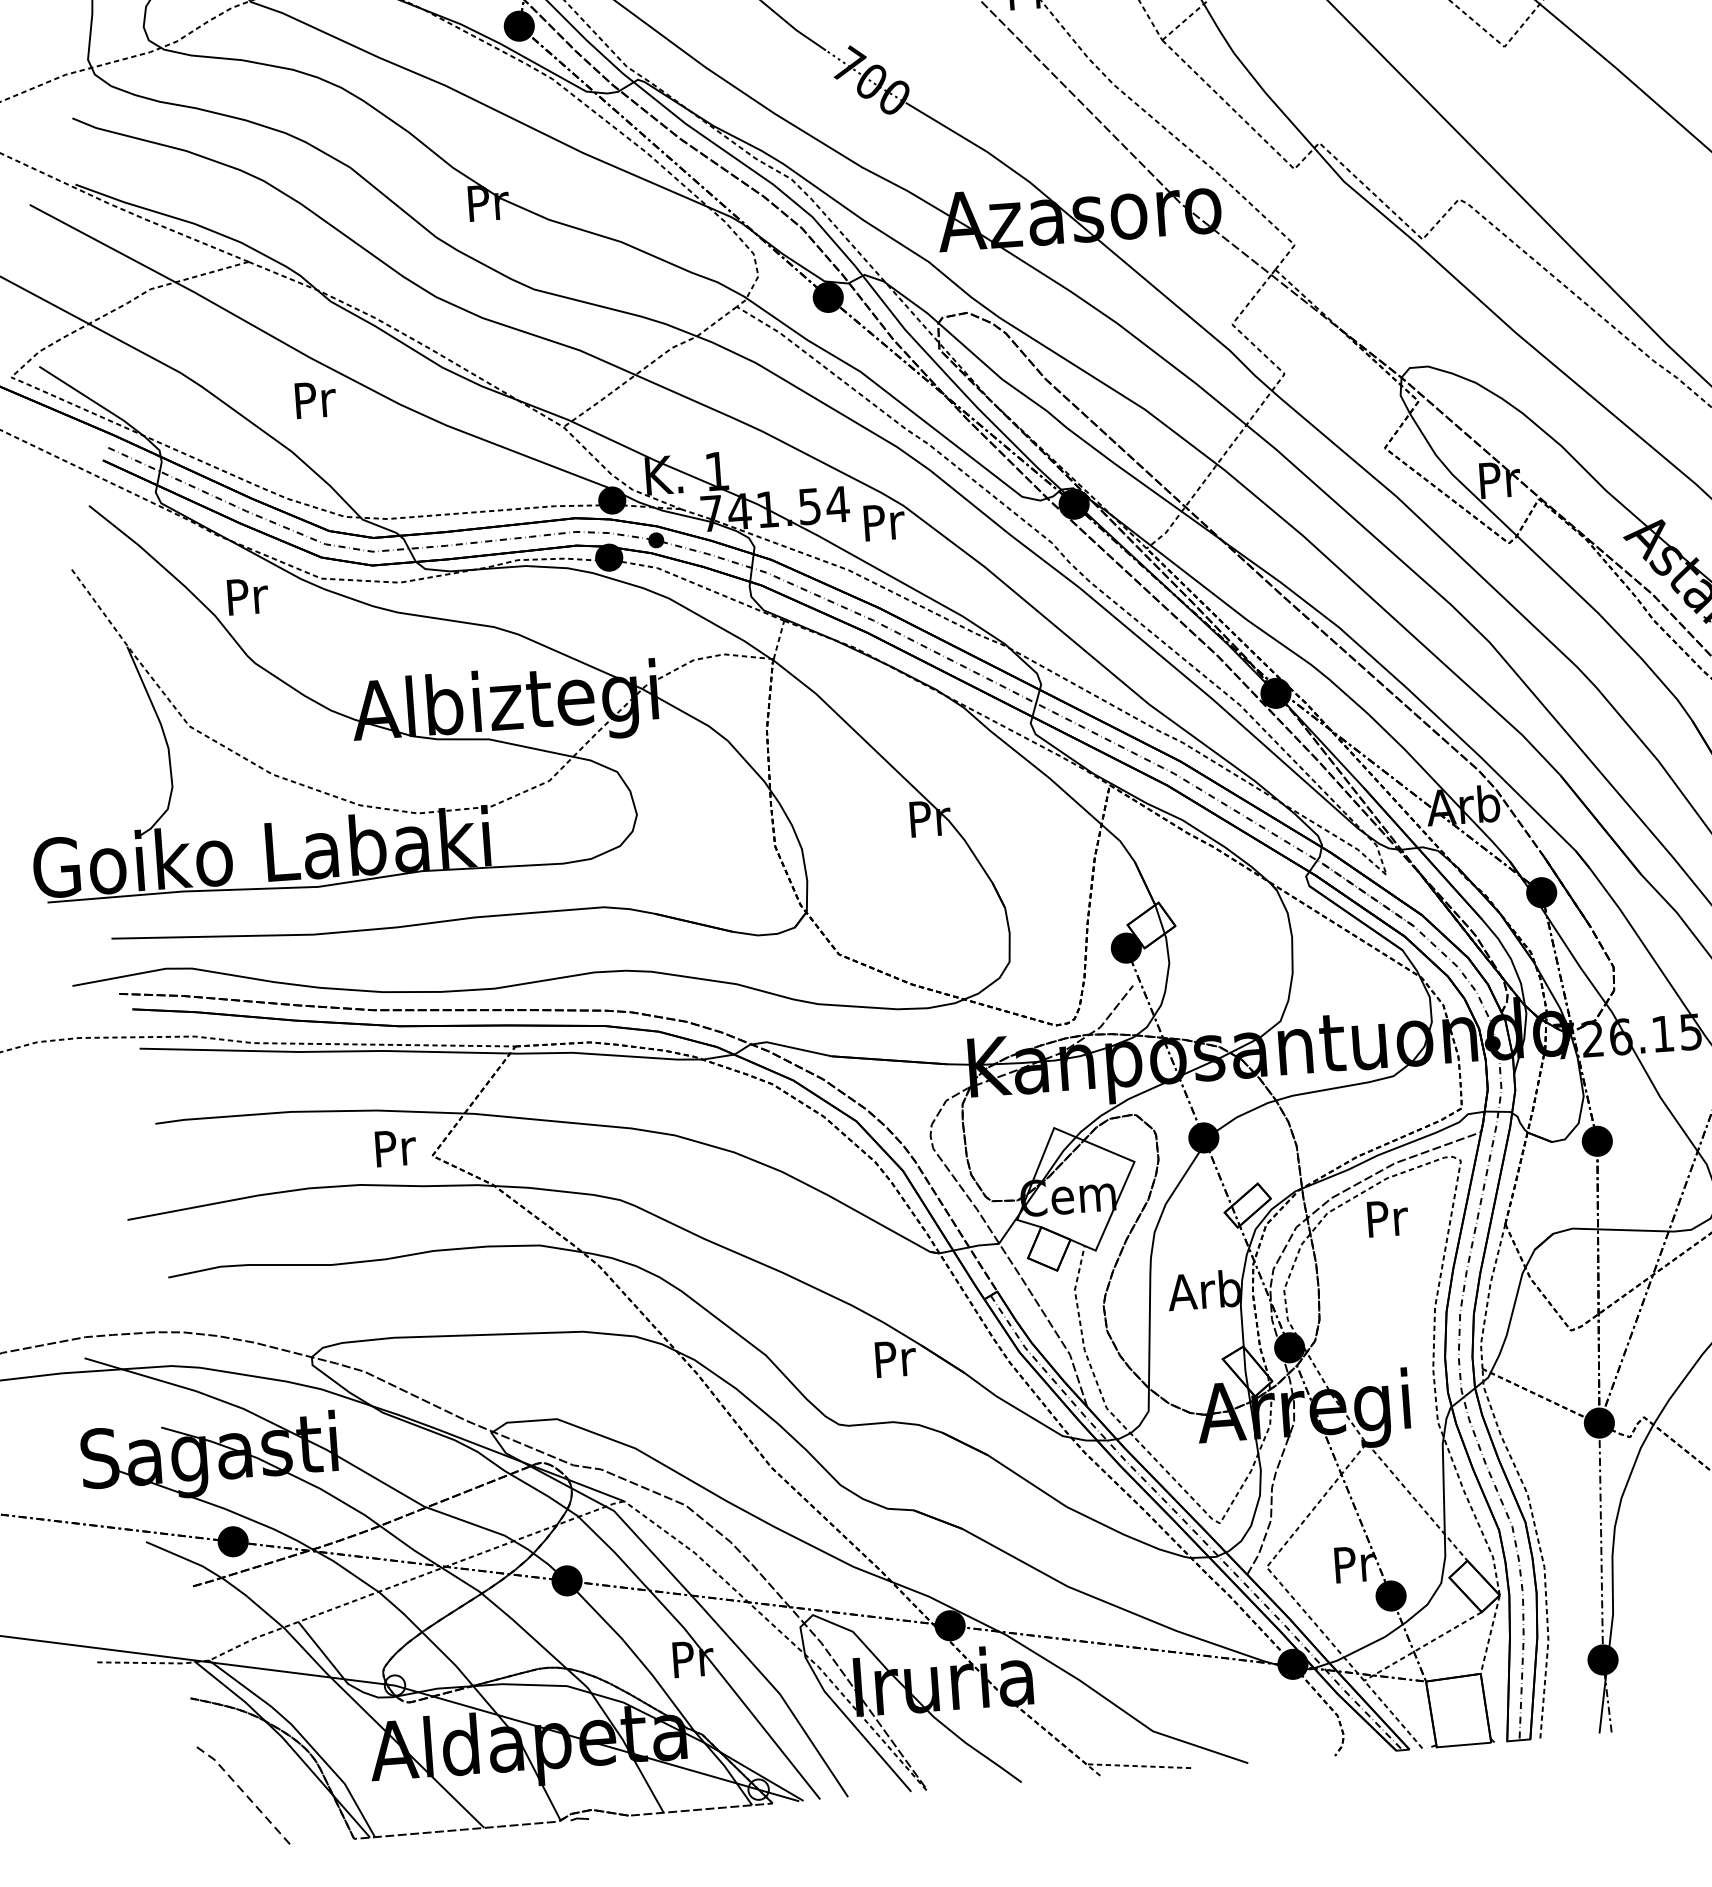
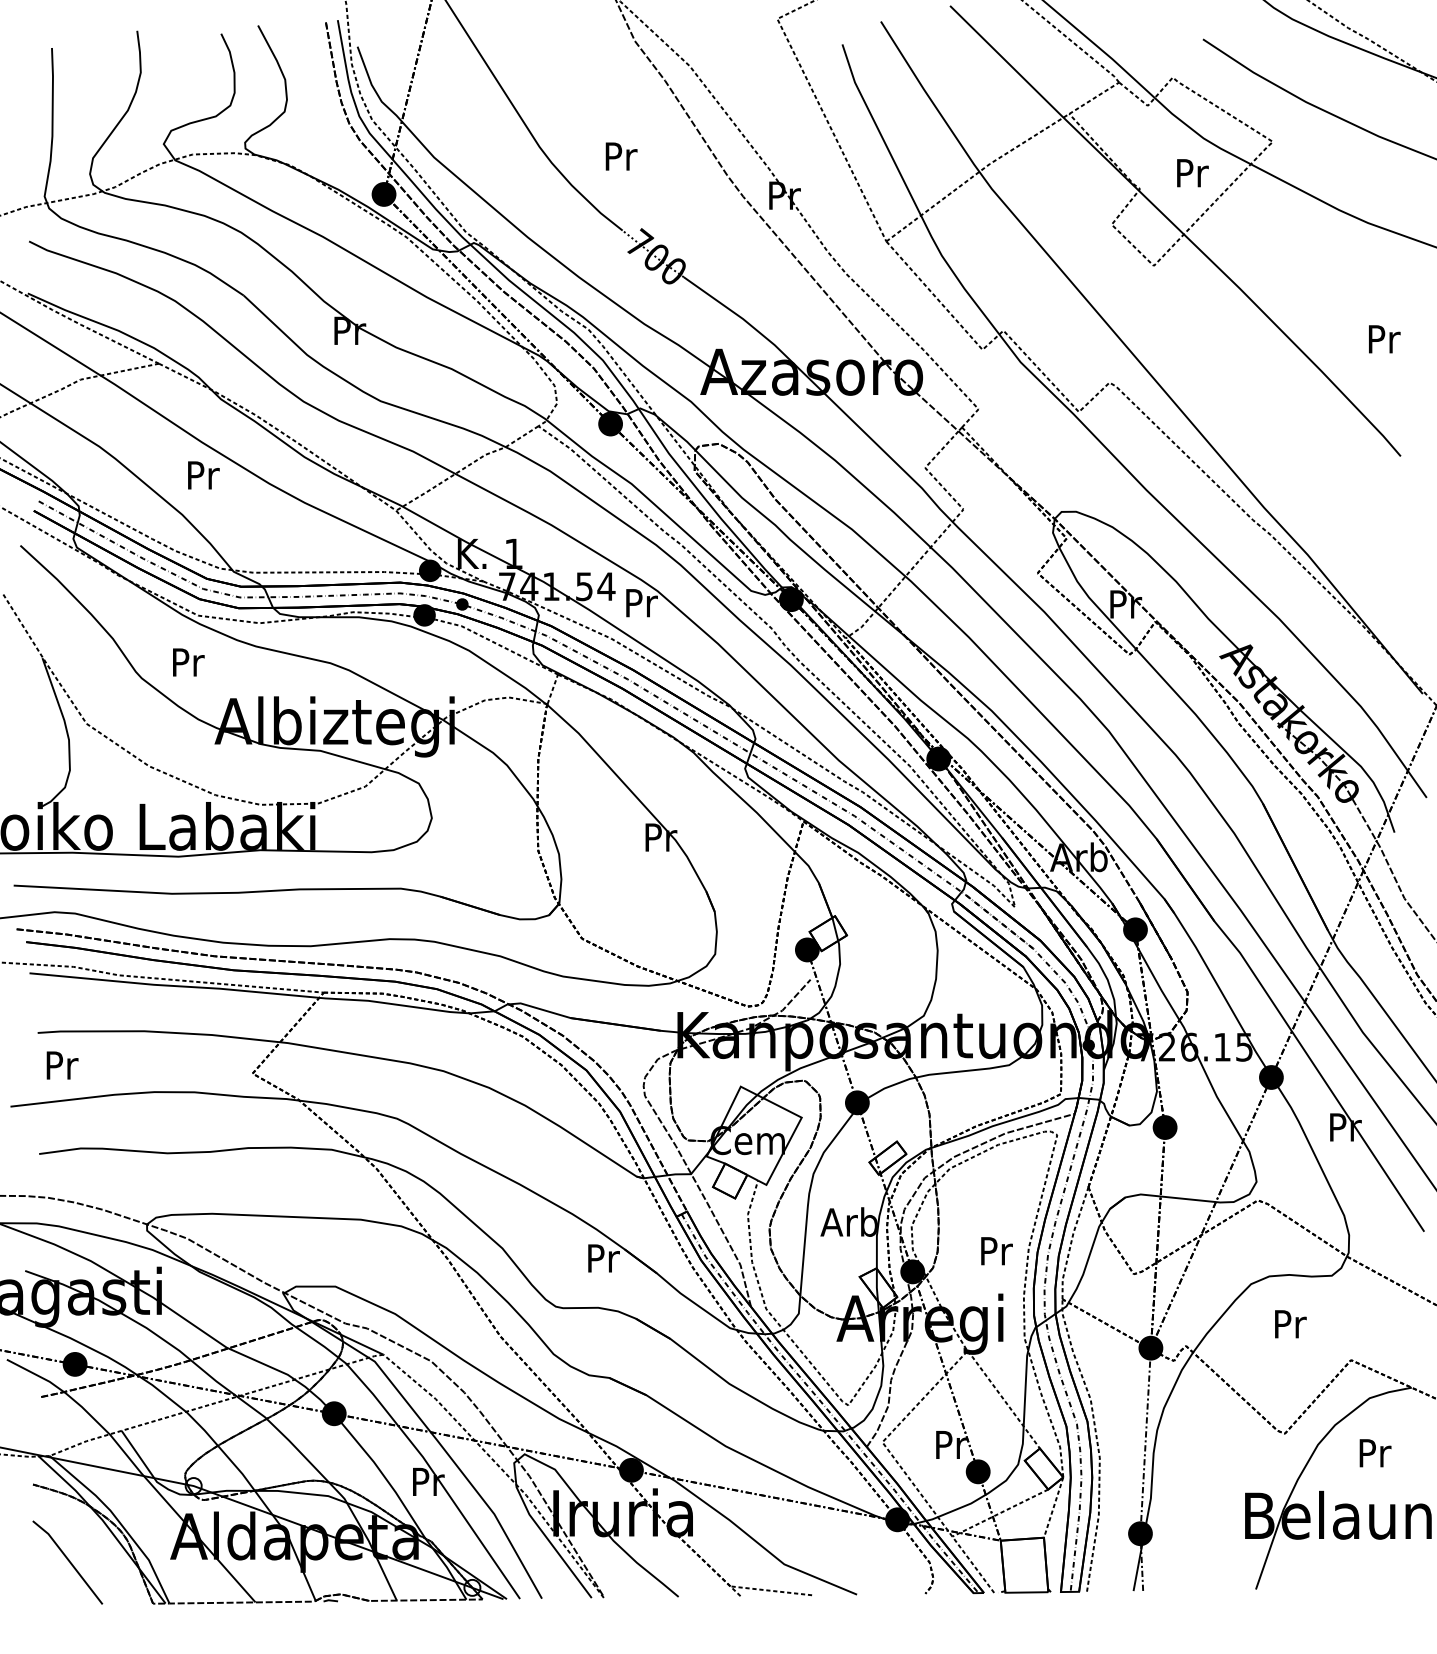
text: (247, 596) -> (188, 662), moved
text: (395, 1148) -> (62, 1065), moved
text: (1387, 1218) -> (996, 1251), moved
line: (242, 1791) -> (68, 1560), dashed -> solid

